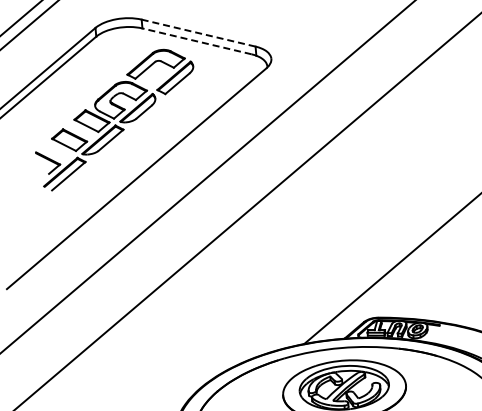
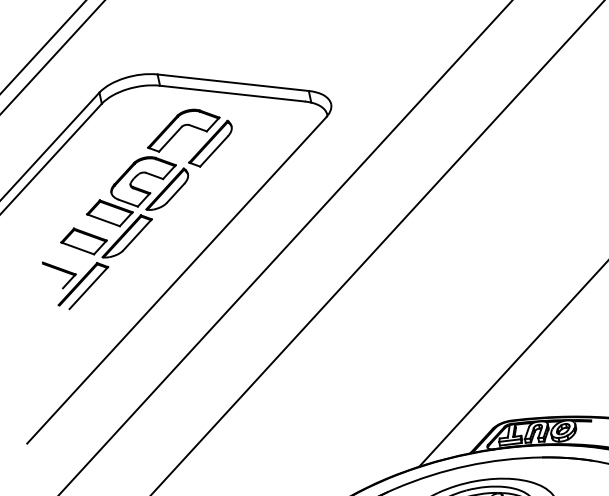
line: (198, 33) -> (233, 83), dashed -> solid
line: (196, 41) -> (231, 93), dashed -> solid

